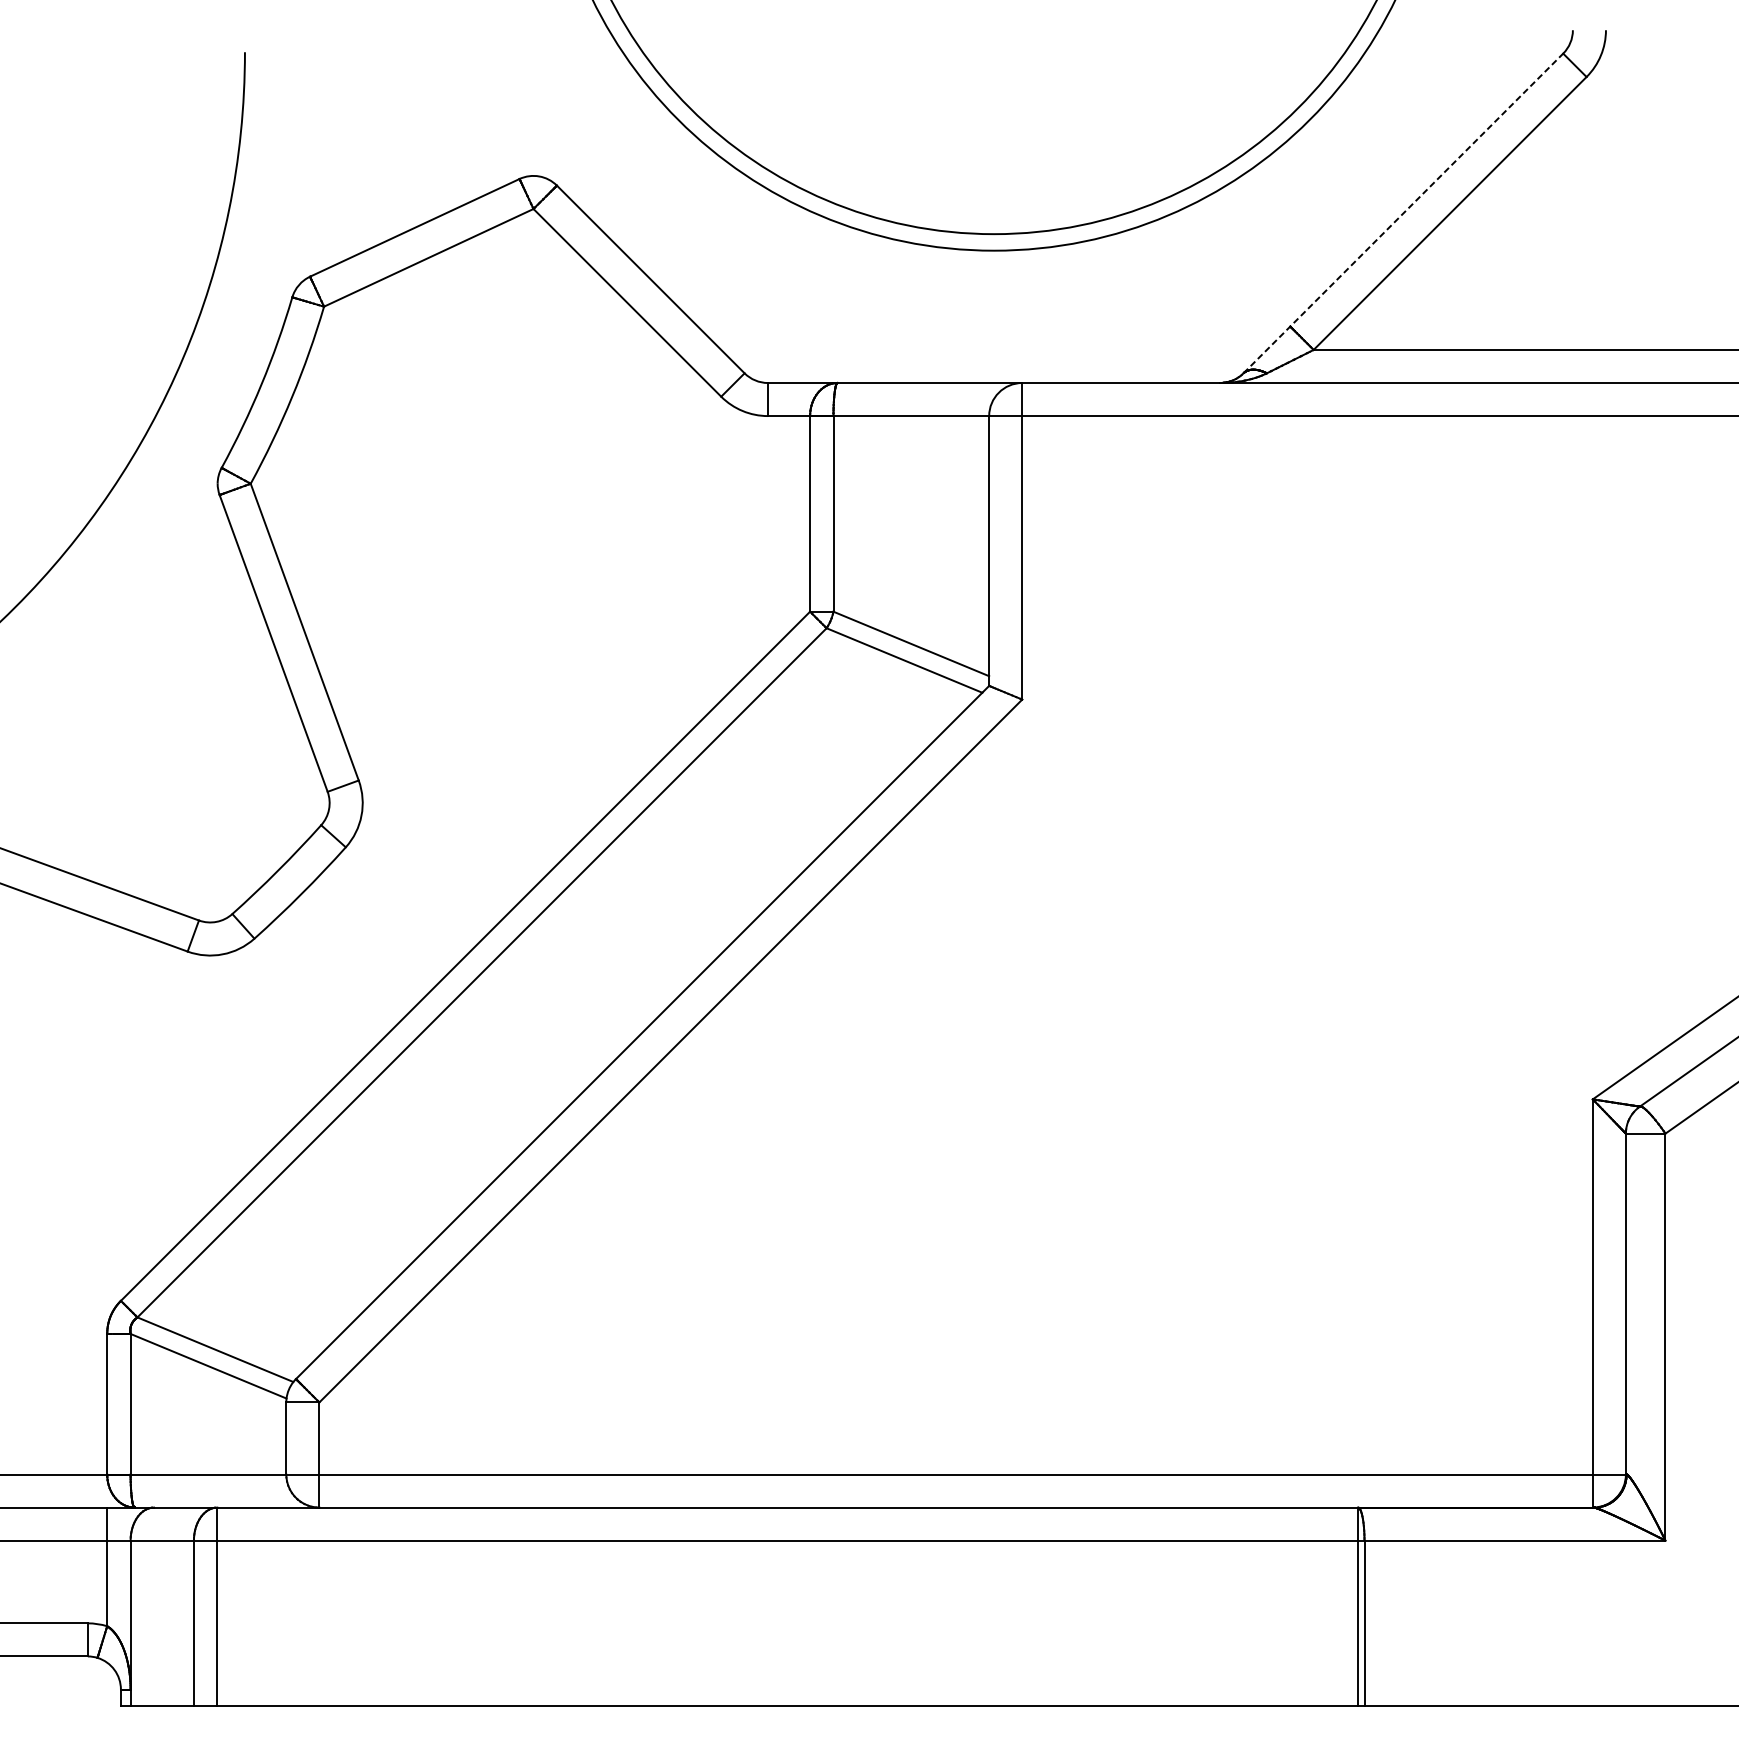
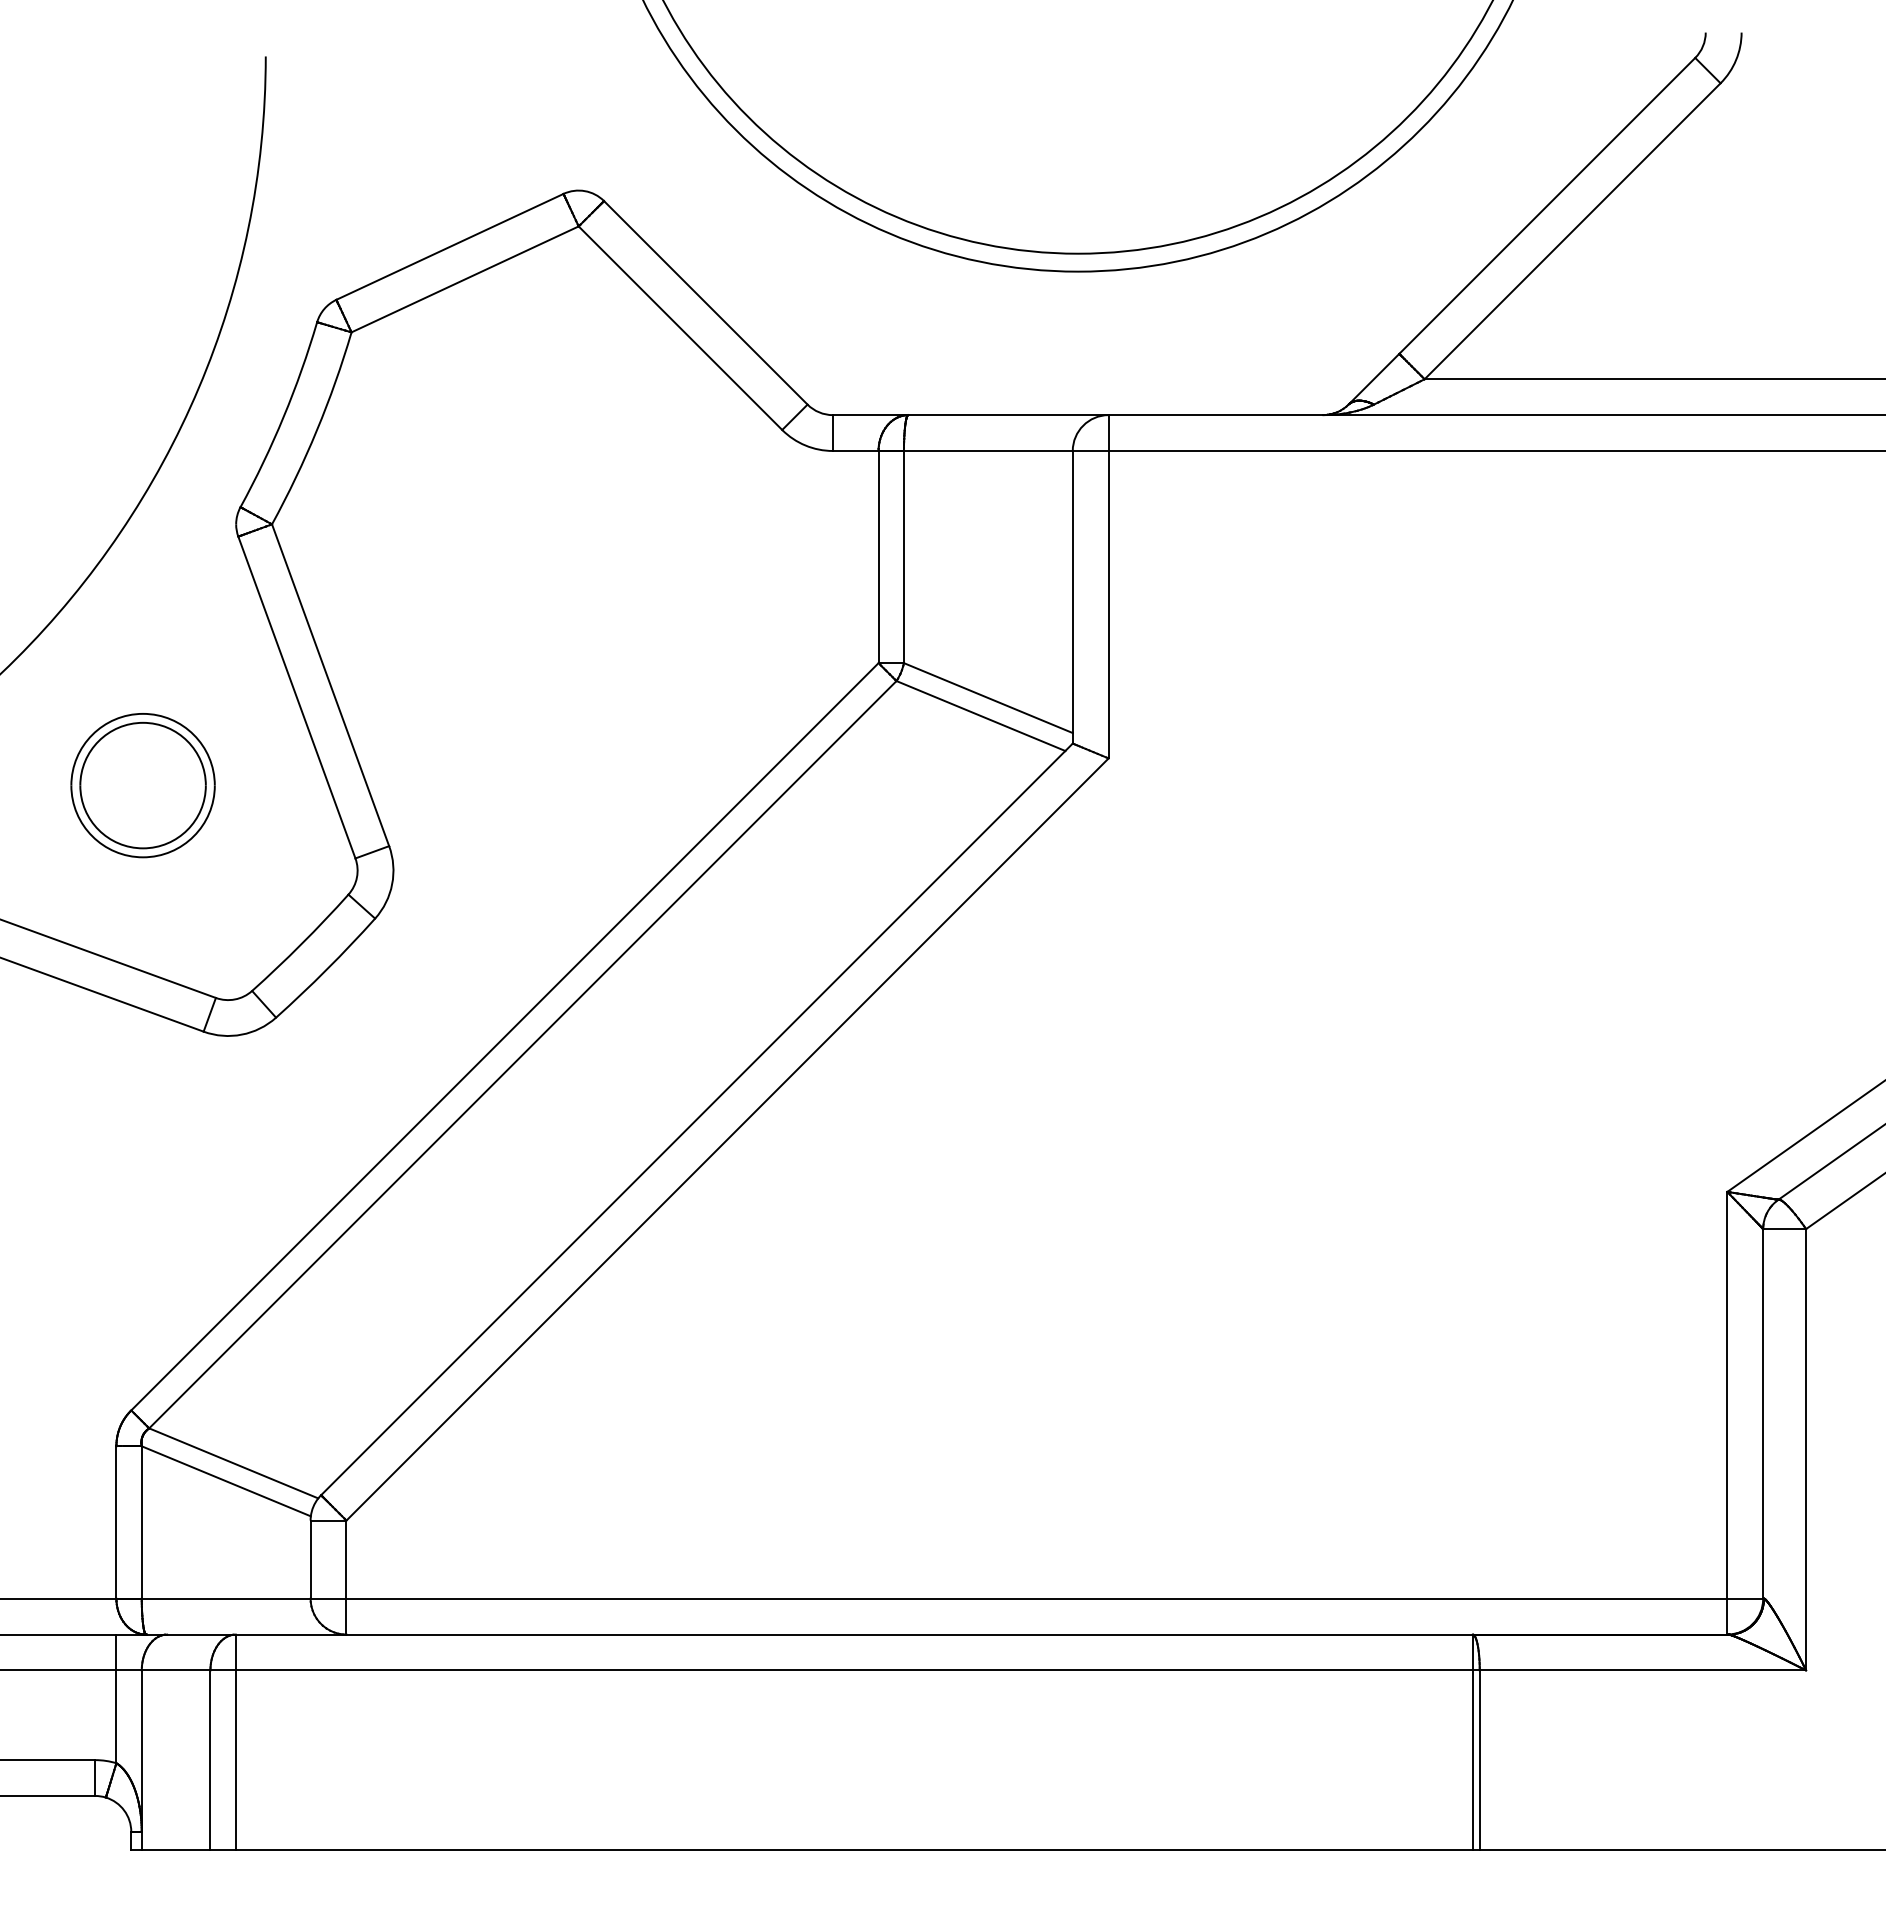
line: (1403, 212) -> (1522, 230), dashed -> solid
part: (131, 724) -> (142, 785), added

